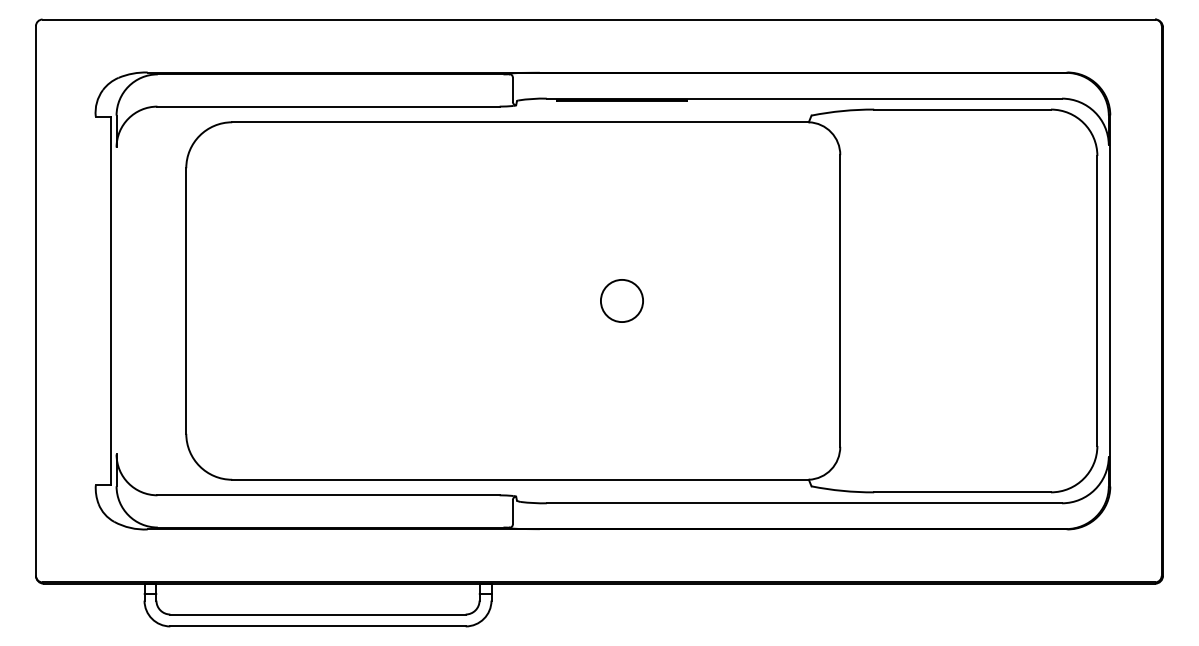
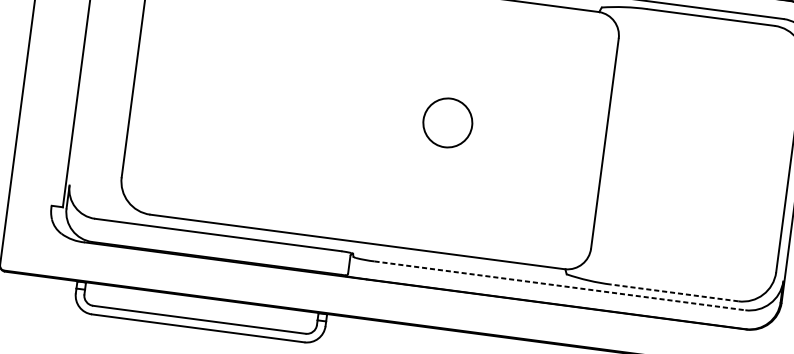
circle: (621, 300) -> (447, 122), size x1.6
line: (962, 492) -> (674, 293), solid -> dashed
line: (804, 503) -> (559, 285), solid -> dashed

